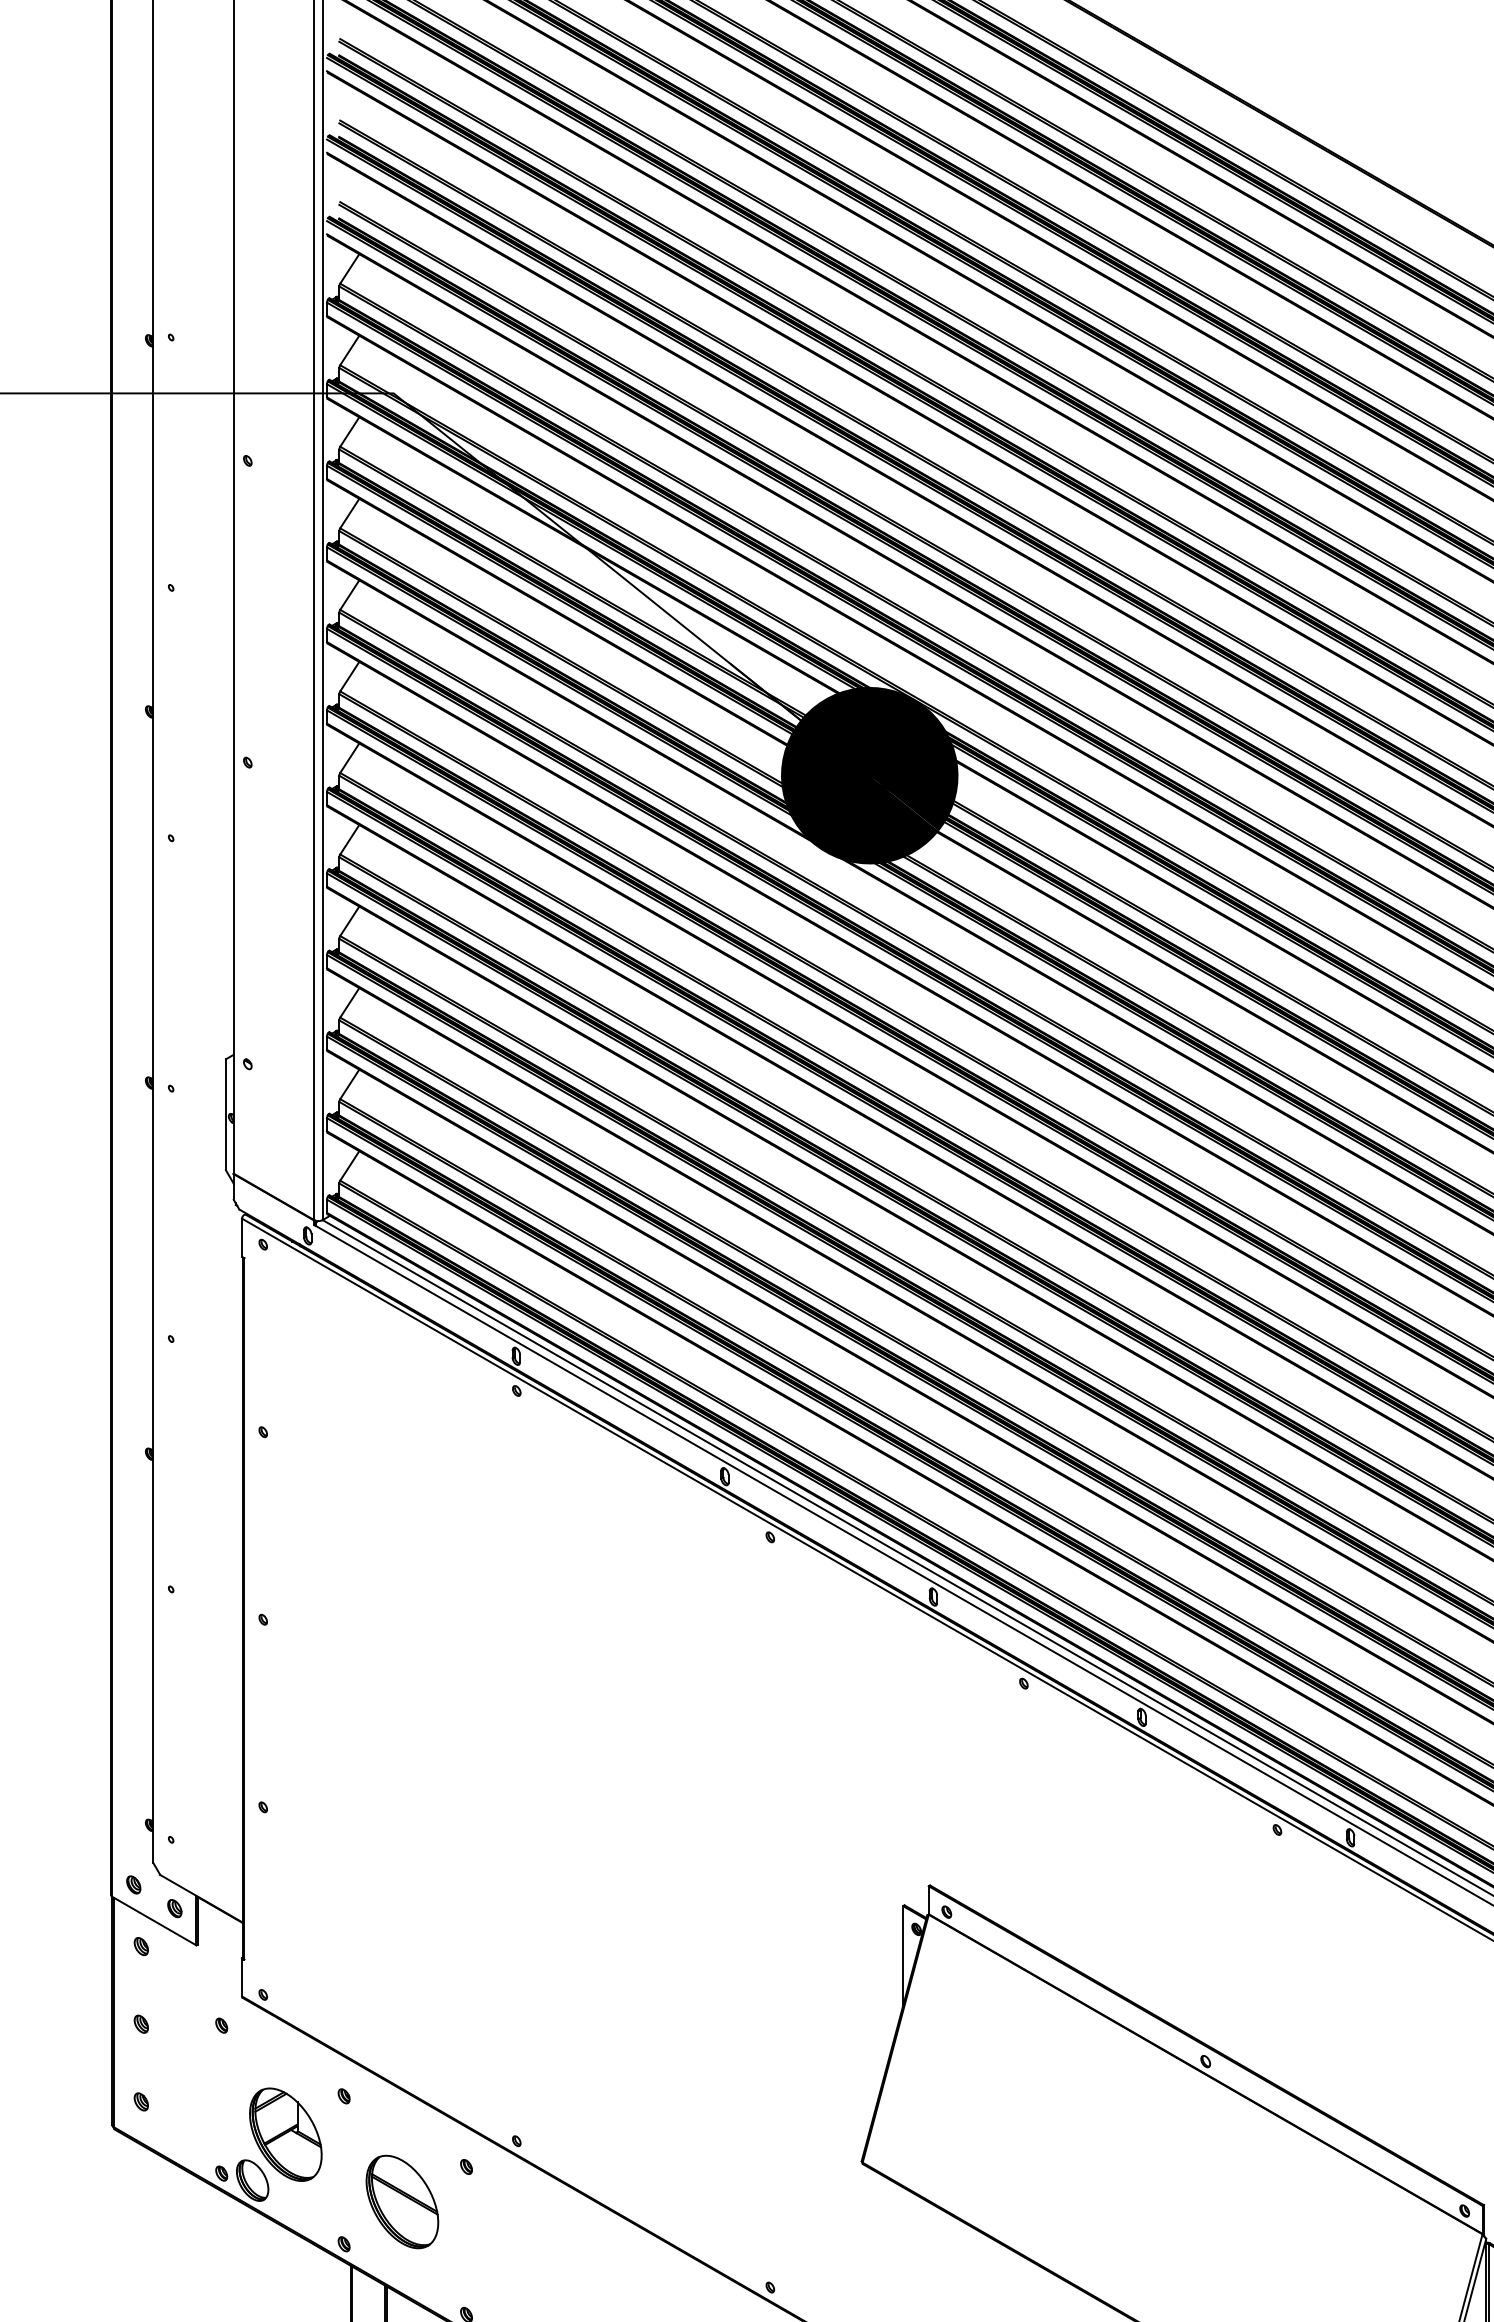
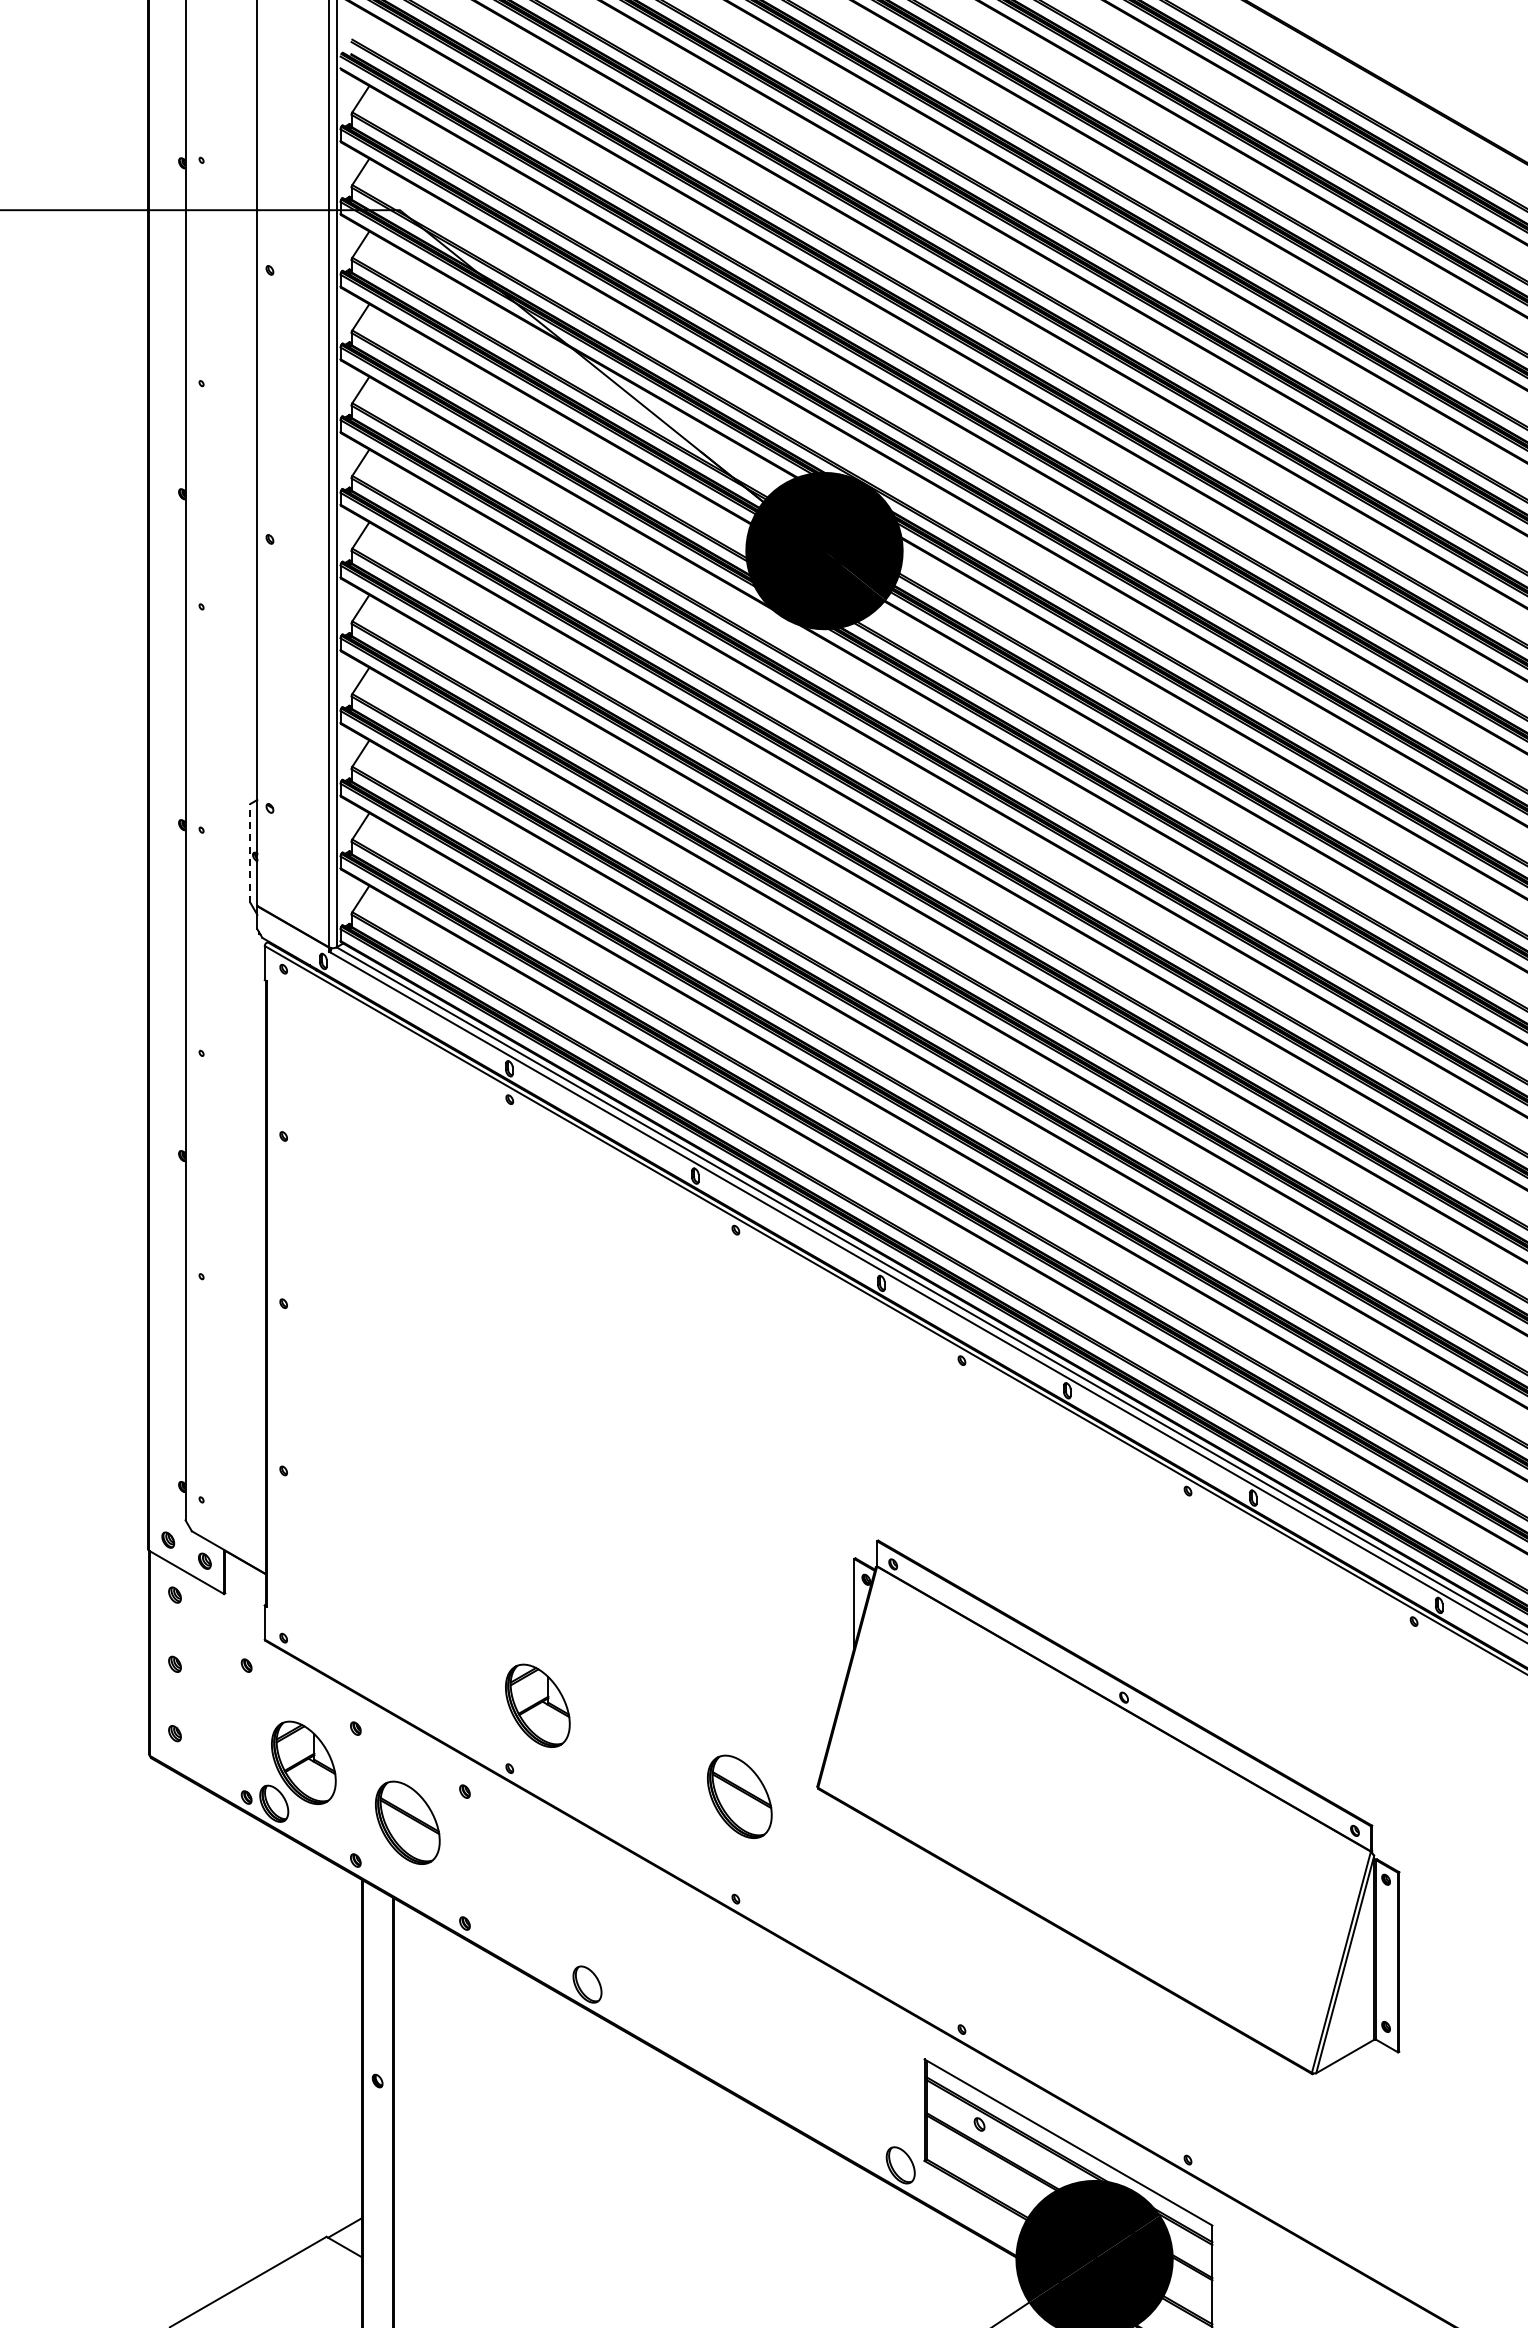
line: (226, 1113) -> (250, 852), solid -> dashed
part: (547, 2070) -> (537, 1705), added
part: (774, 2172) -> (739, 1796), added

